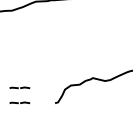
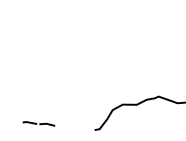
part: (19, 87) -> (40, 99), removed

